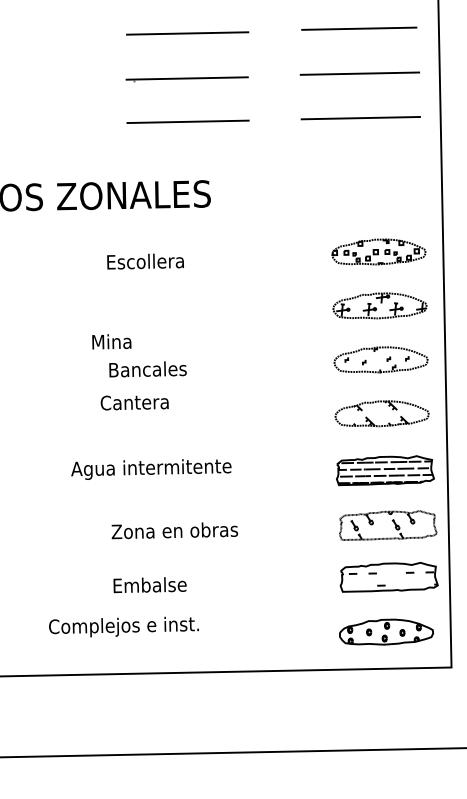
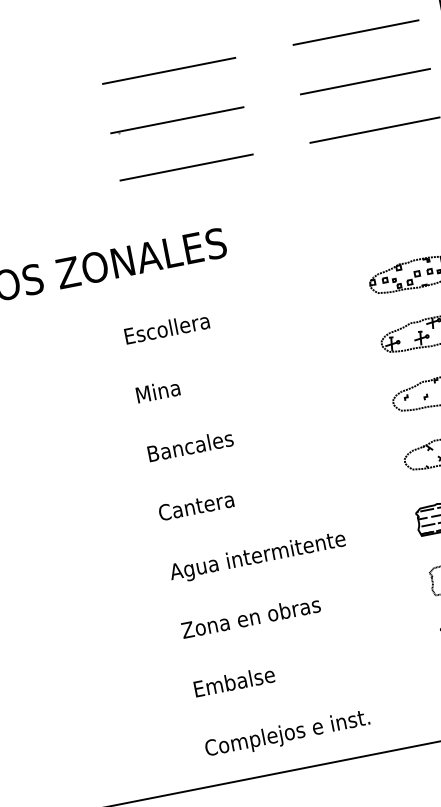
text: (111, 341) -> (157, 391), moved
text: (134, 402) -> (196, 506), moved
text: (151, 469) -> (258, 557), moved
text: (123, 626) -> (286, 733), moved

